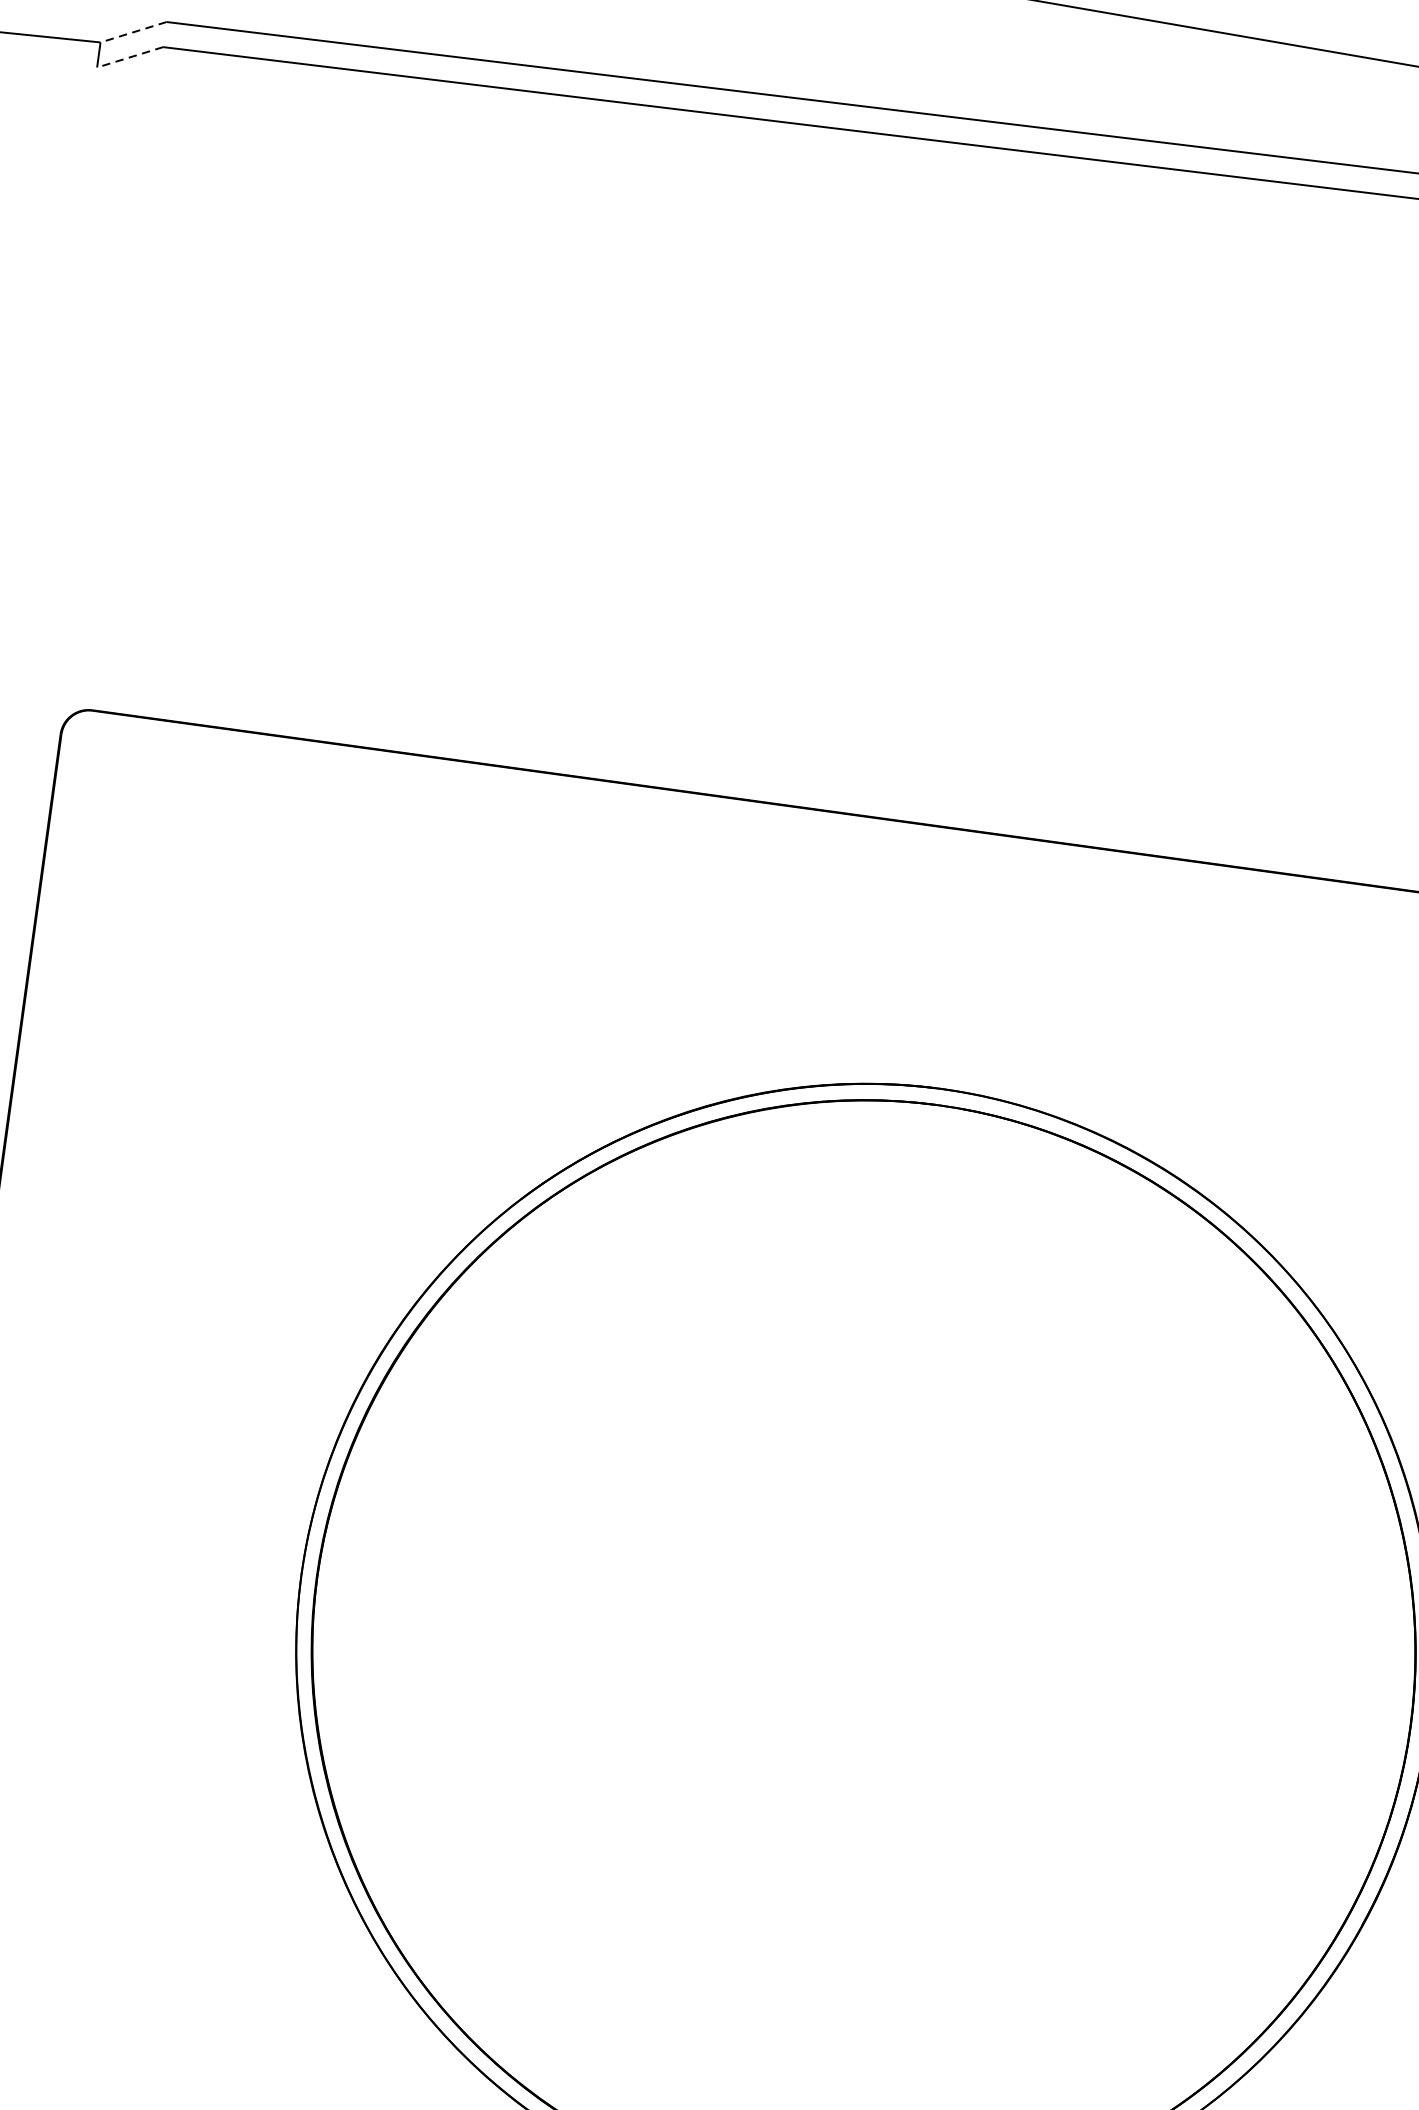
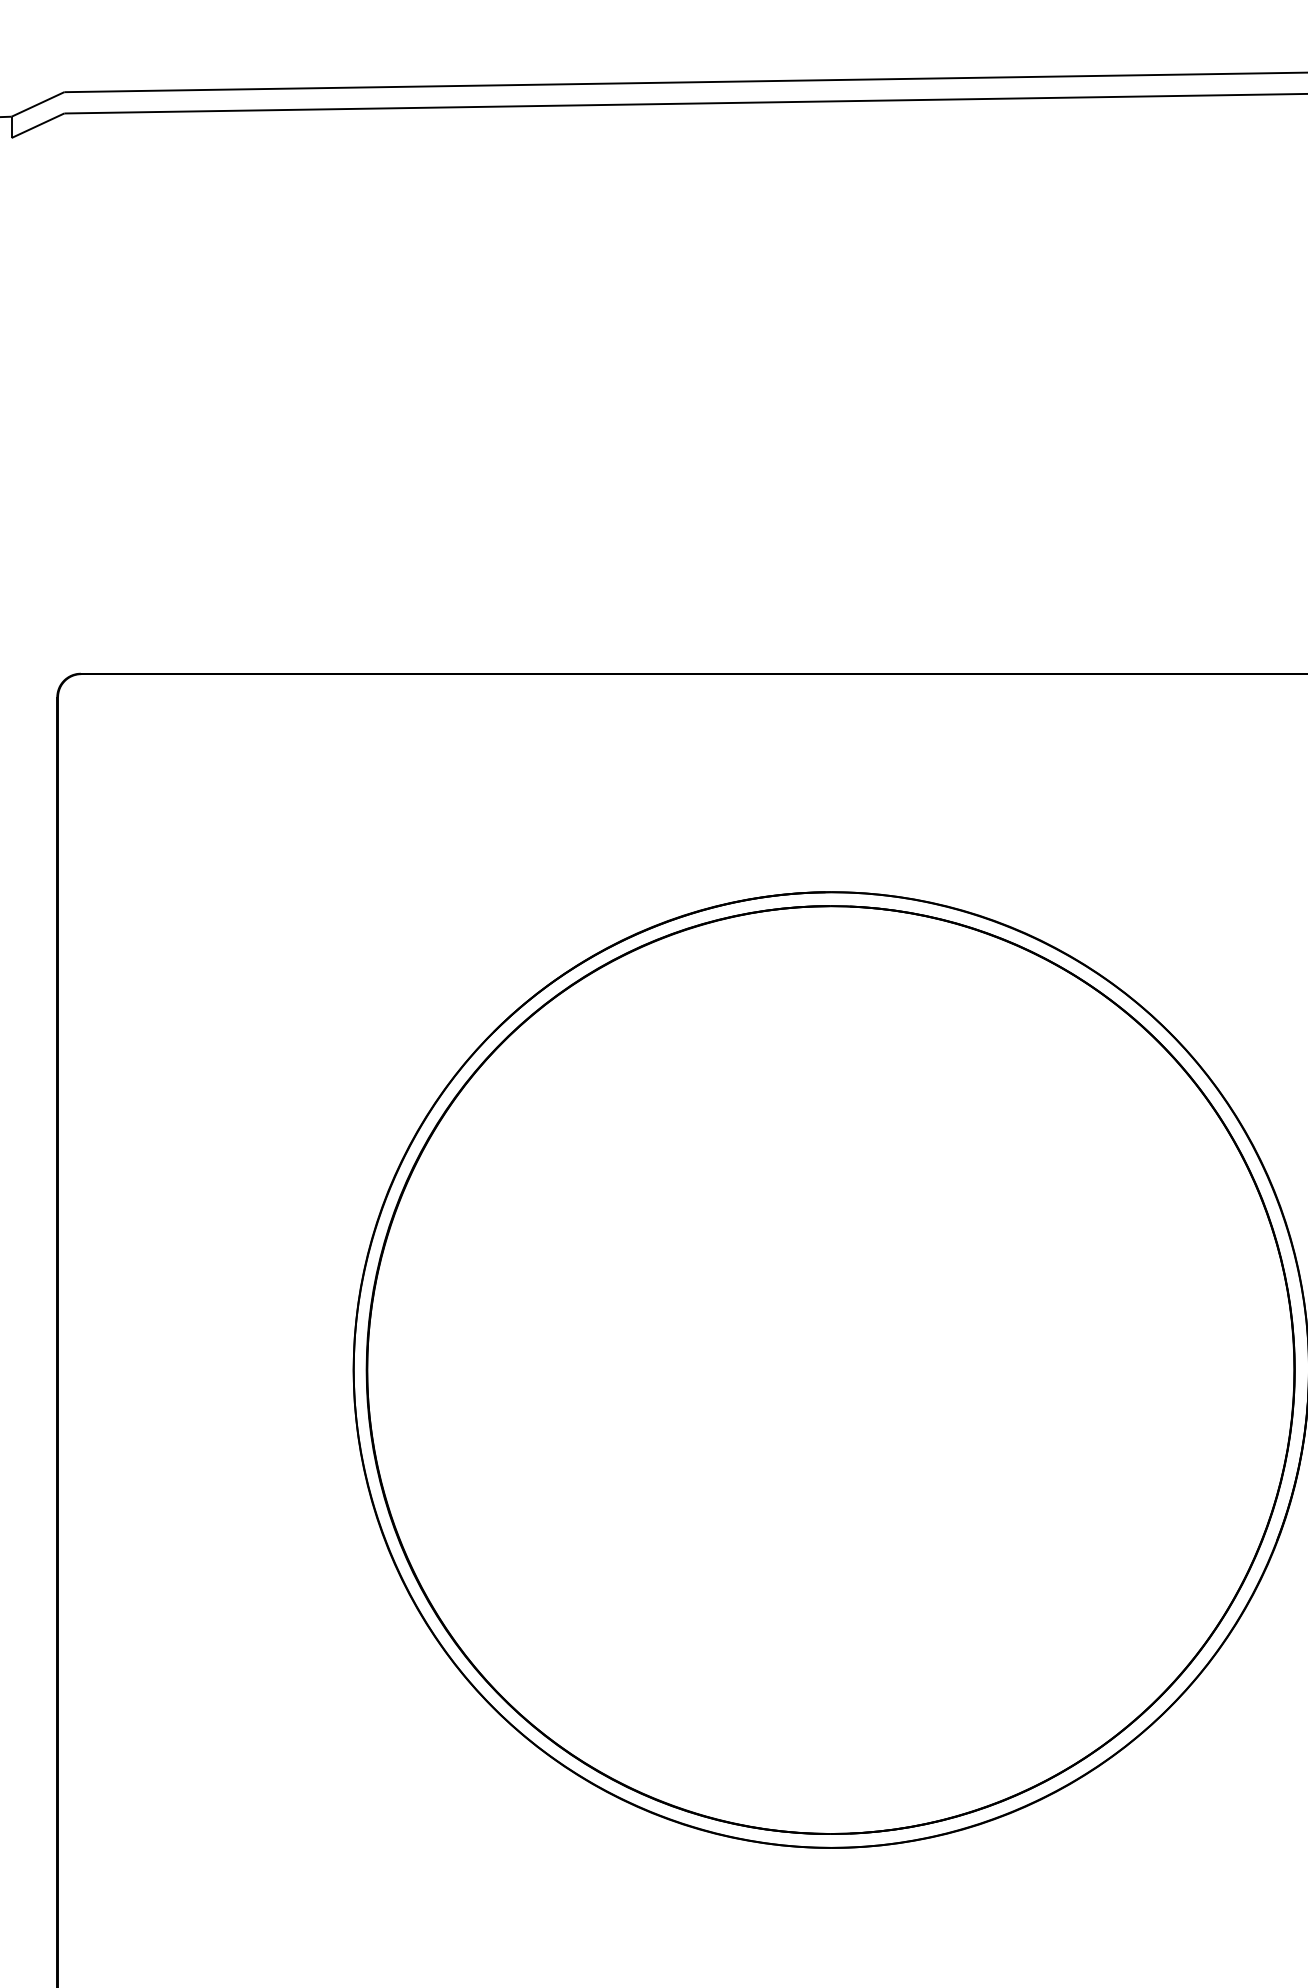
line: (133, 32) -> (37, 104), dashed -> solid
line: (129, 56) -> (37, 125), dashed -> solid

